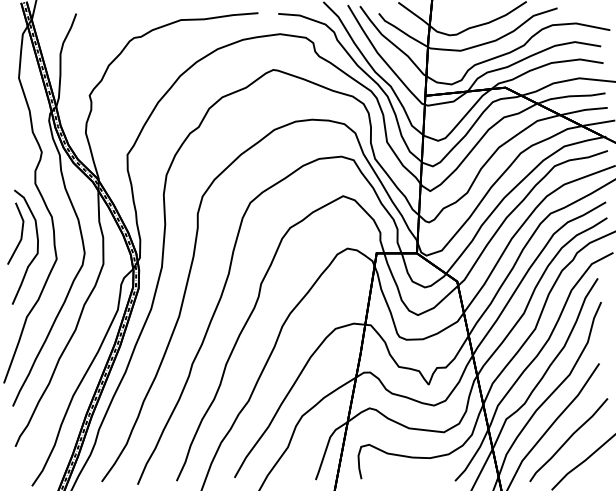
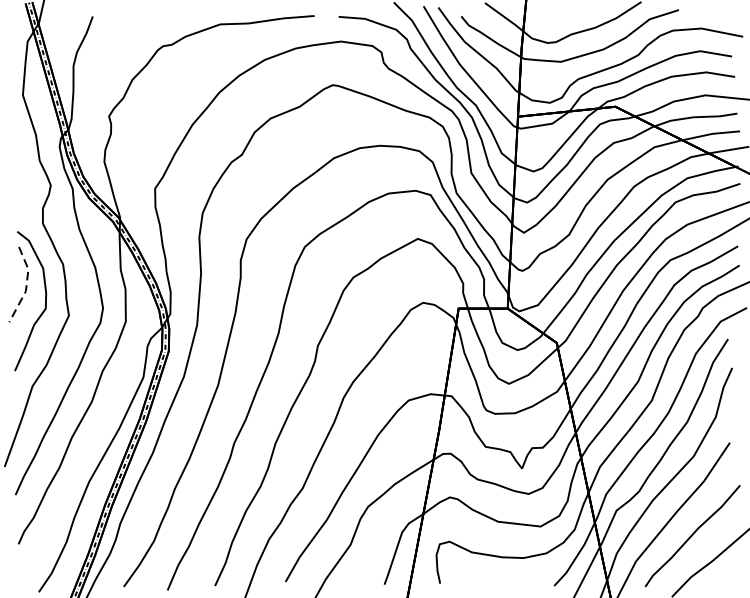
line: (21, 234) -> (26, 285), solid -> dashed

